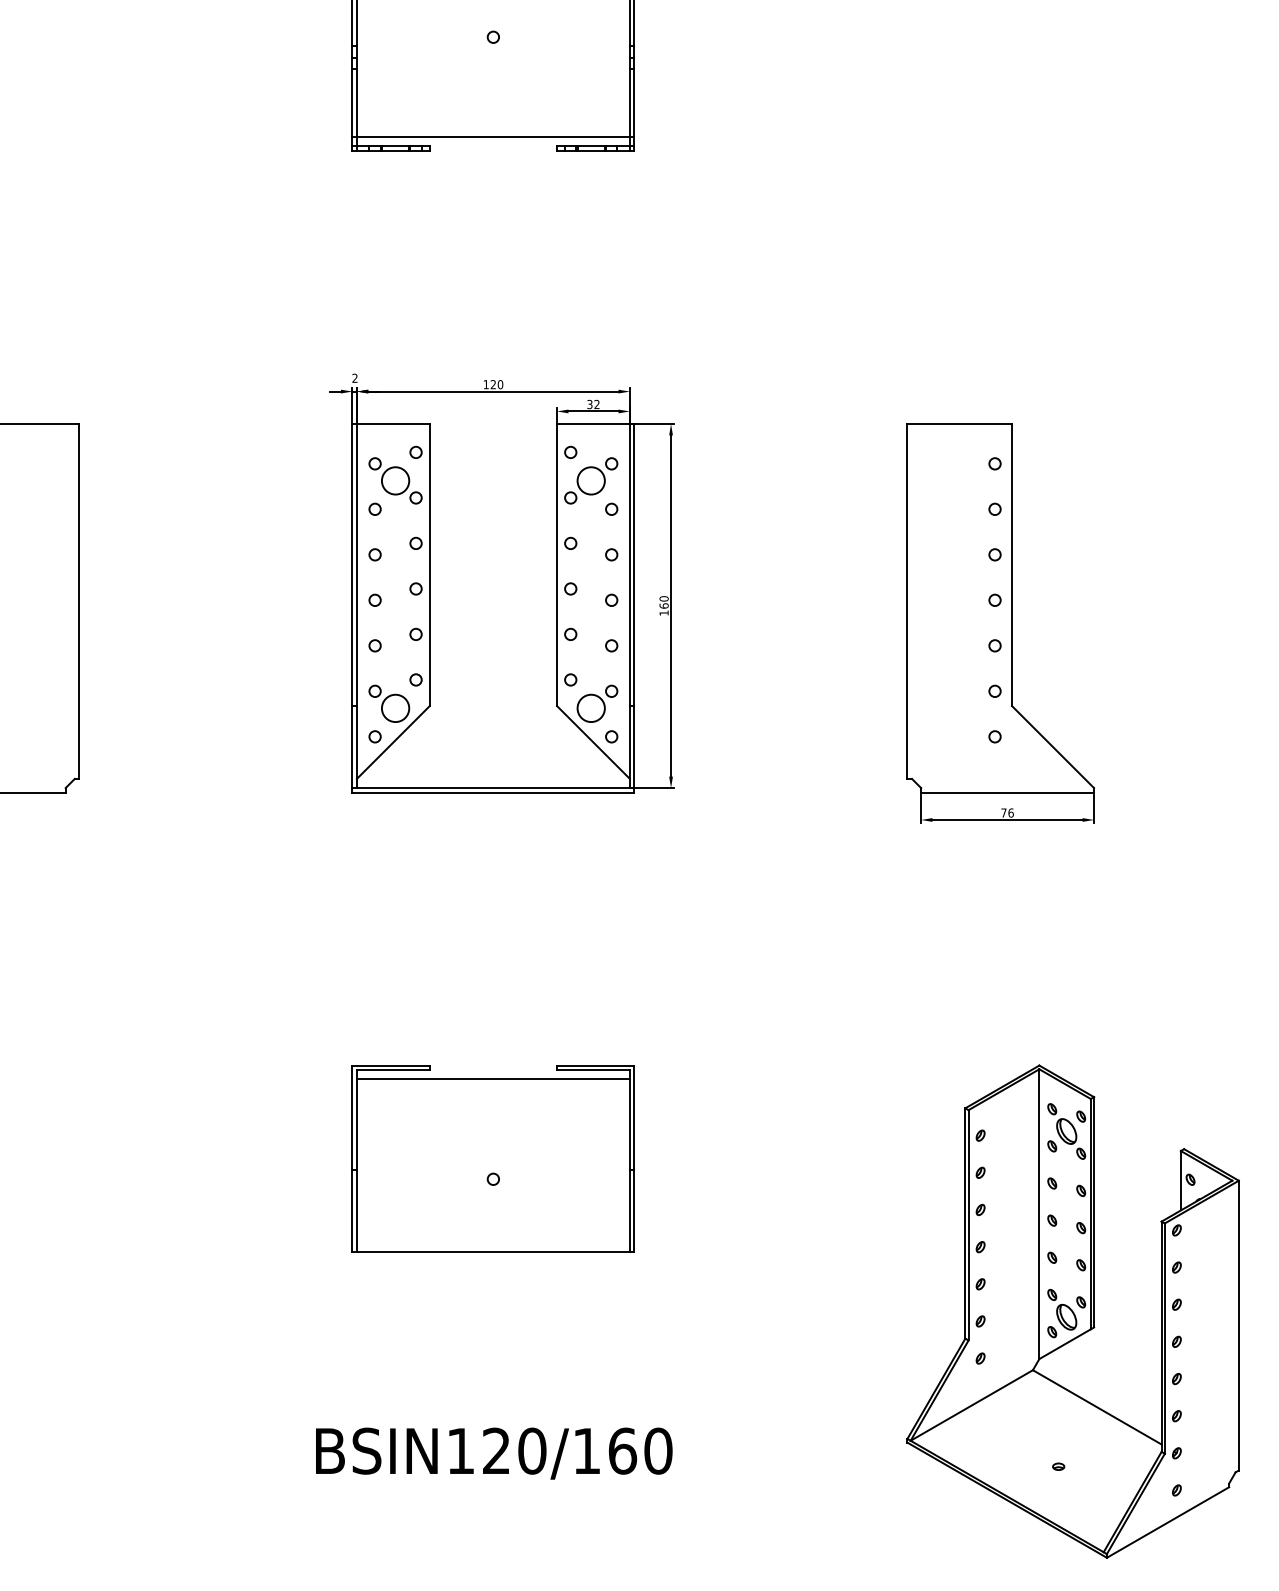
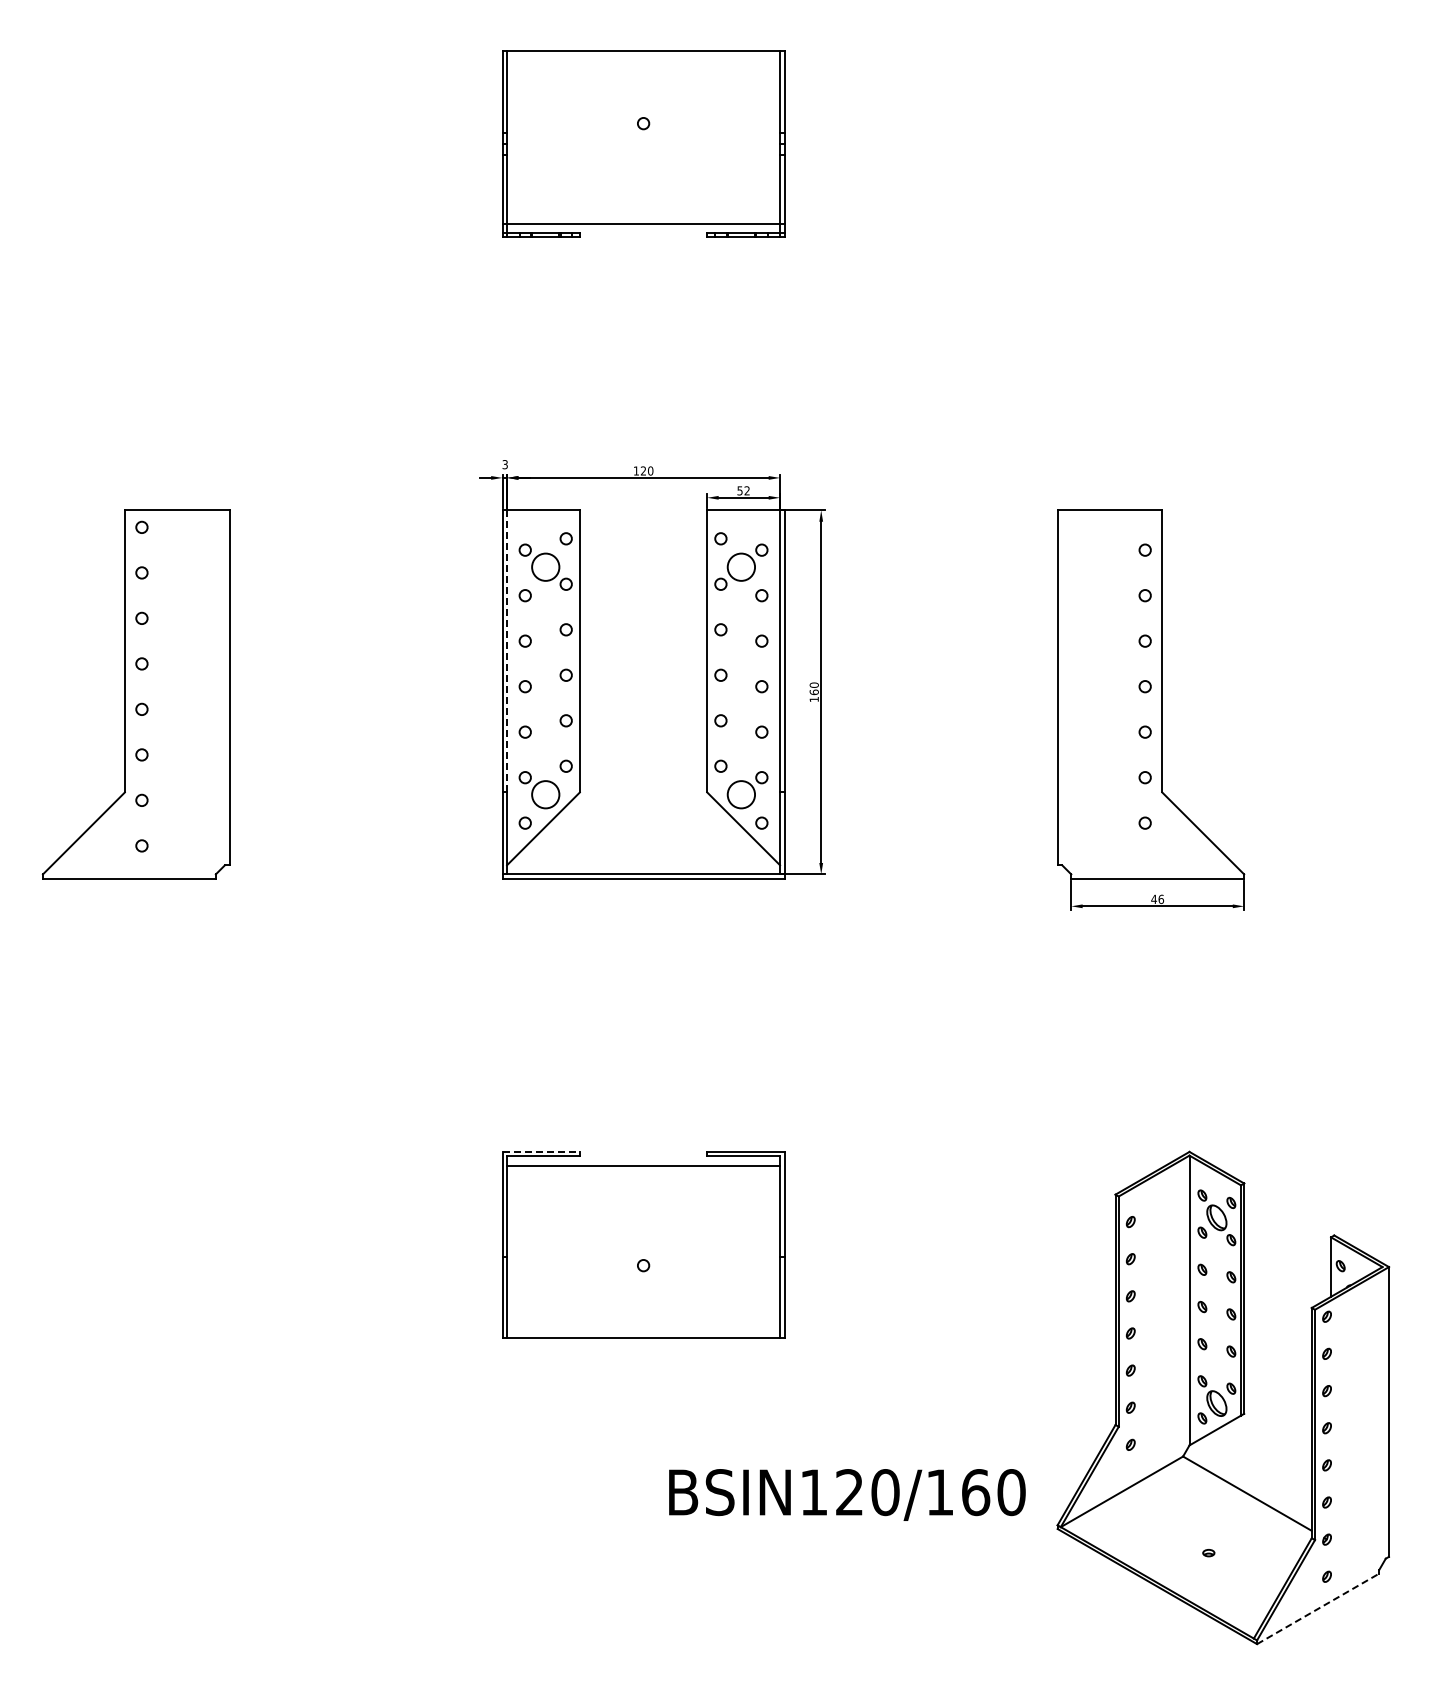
text: (354, 378) -> (504, 464), 2 -> 3
text: (589, 404) -> (739, 490), 32 -> 52
line: (357, 565) -> (507, 651), solid -> dashed
text: (1003, 812) -> (1153, 898), 76 -> 46
line: (391, 1065) -> (541, 1151), solid -> dashed
text: (494, 1453) -> (847, 1494), moved
line: (1168, 1522) -> (1318, 1608), solid -> dashed

